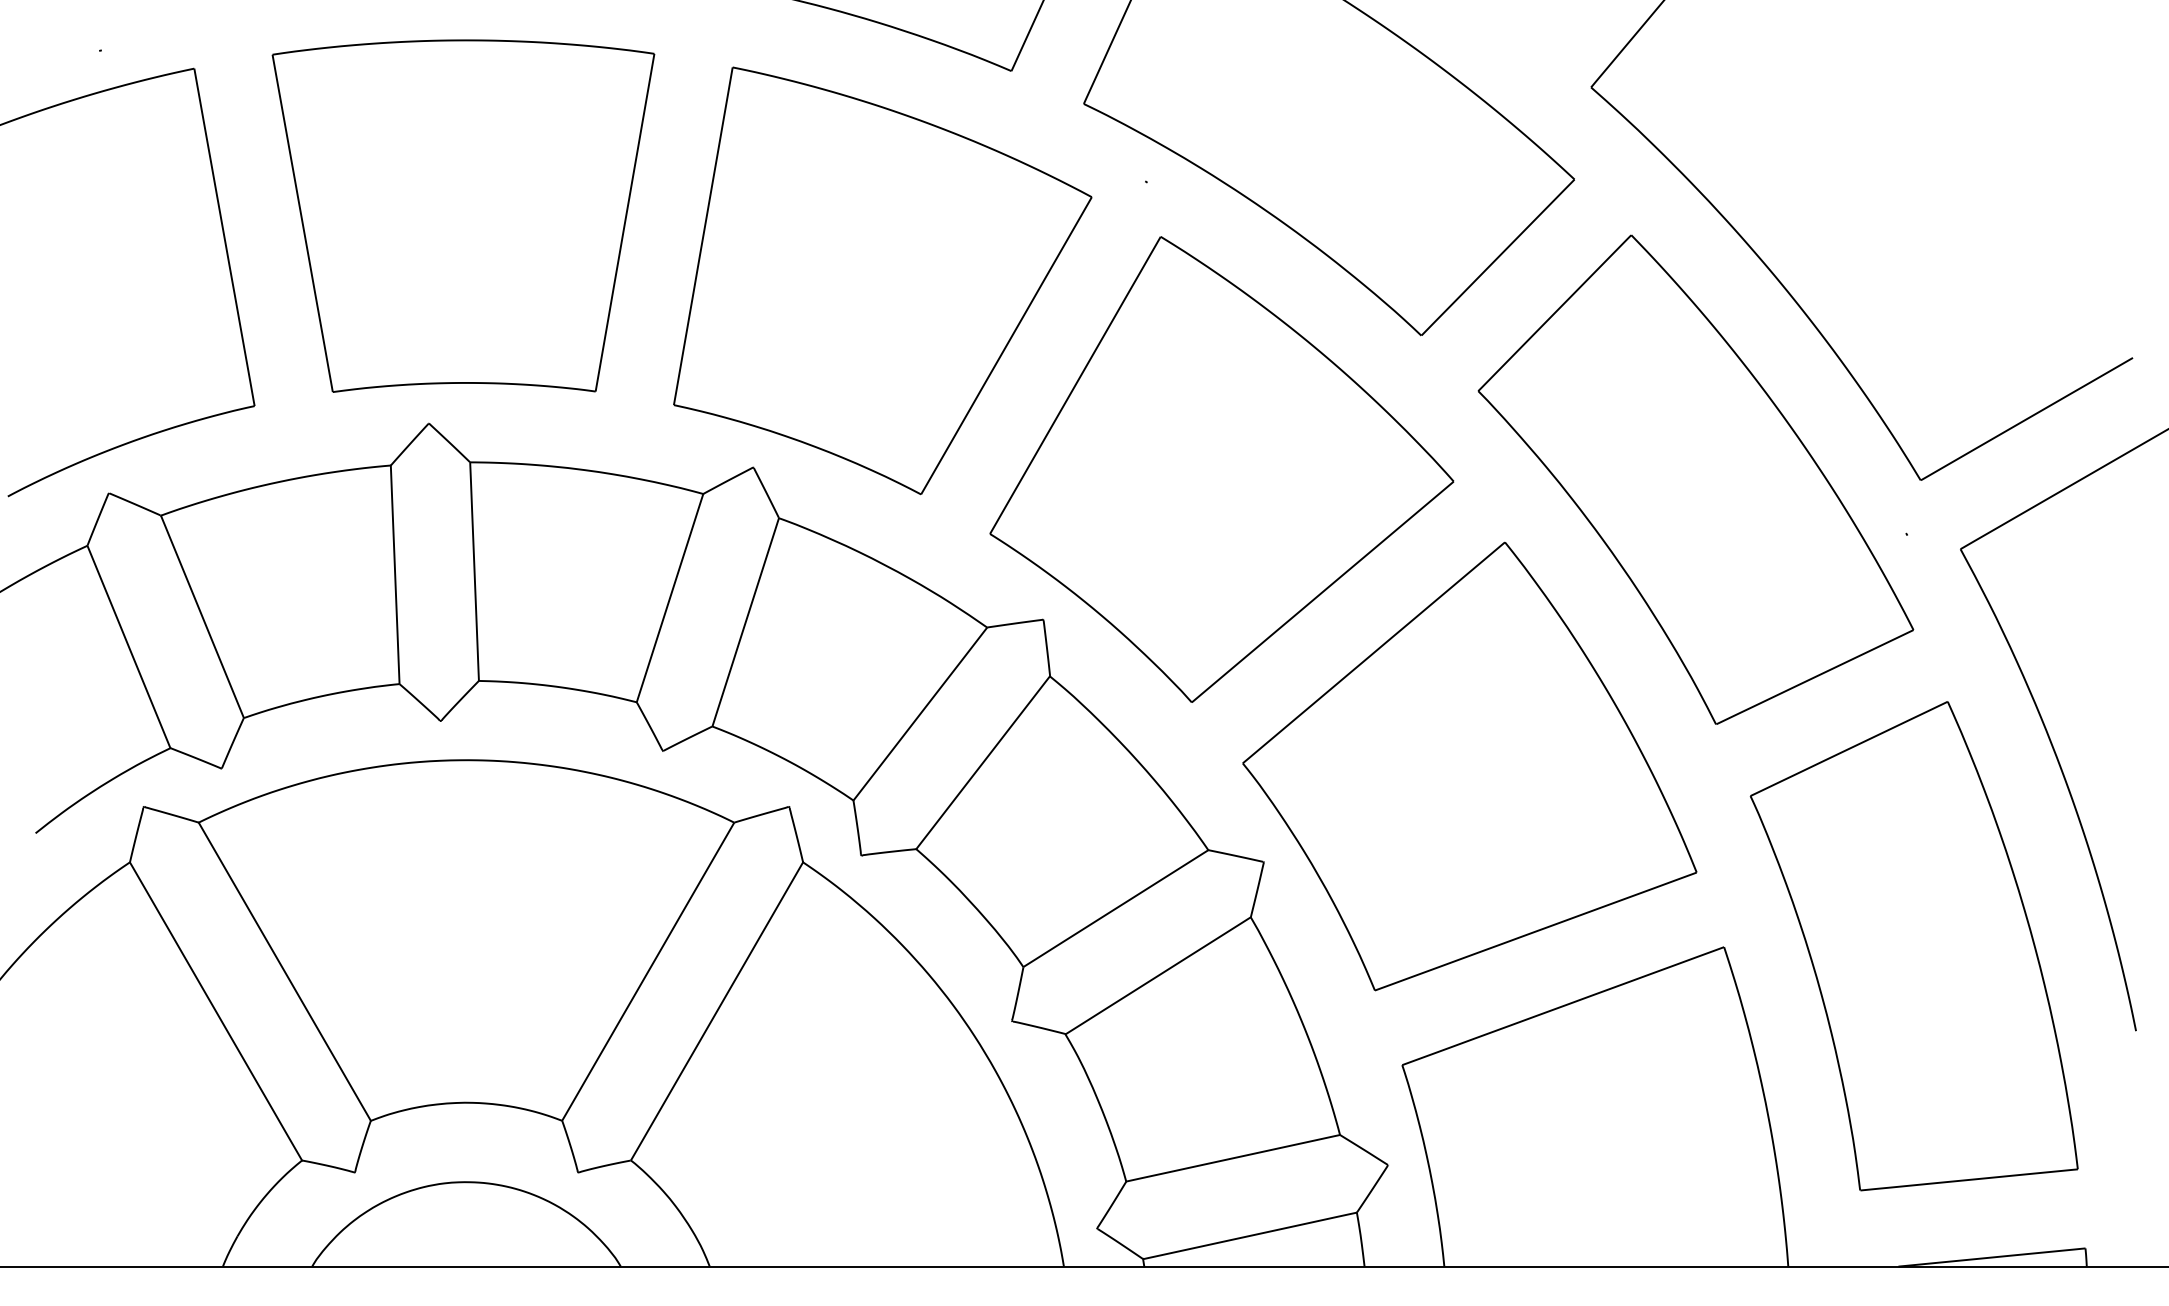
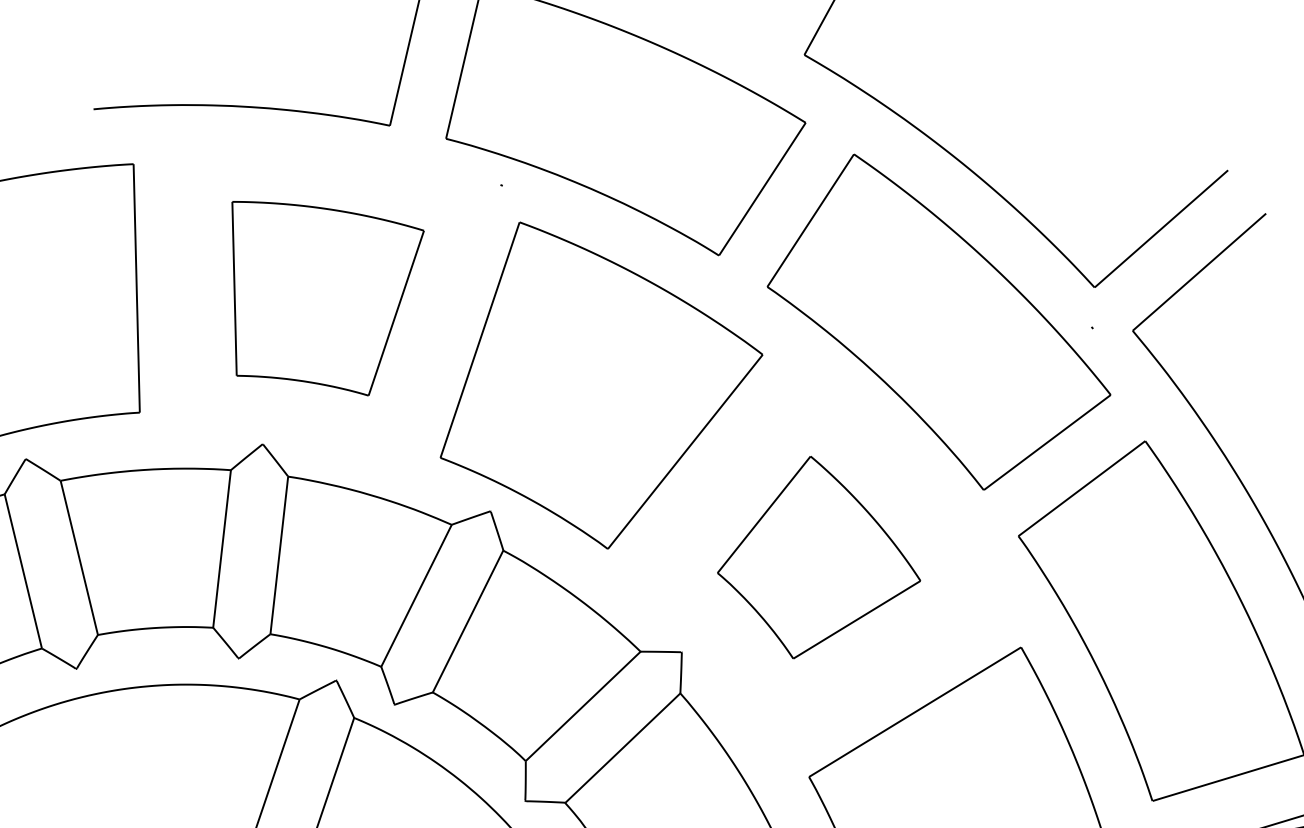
part: (882, 280) -> (328, 292), size x0.7
part: (1469, 766) -> (814, 555), size x0.6

